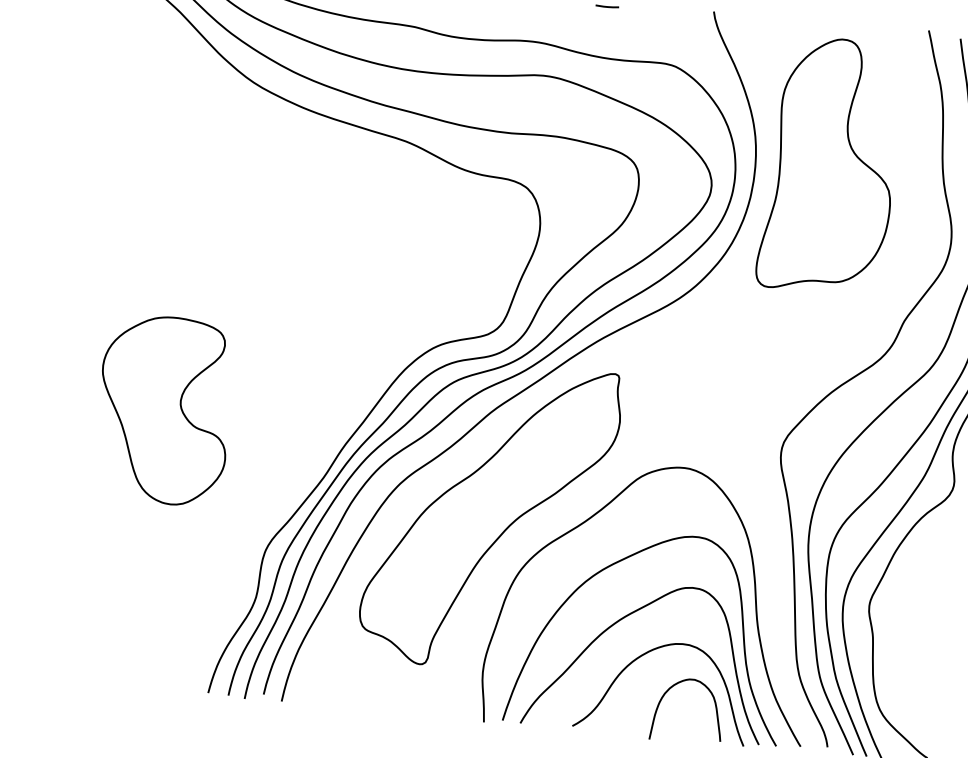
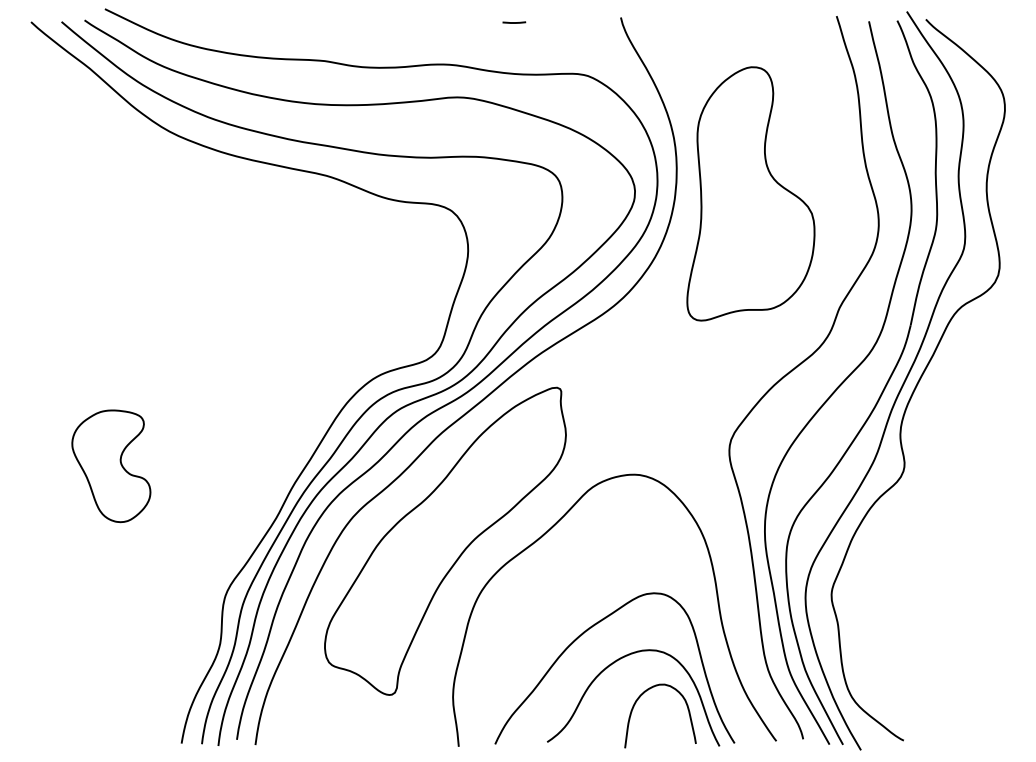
part: (829, 165) -> (750, 193), moved
part: (164, 410) -> (111, 466), size x0.6
curve: (615, 564) -> (574, 577), removed

